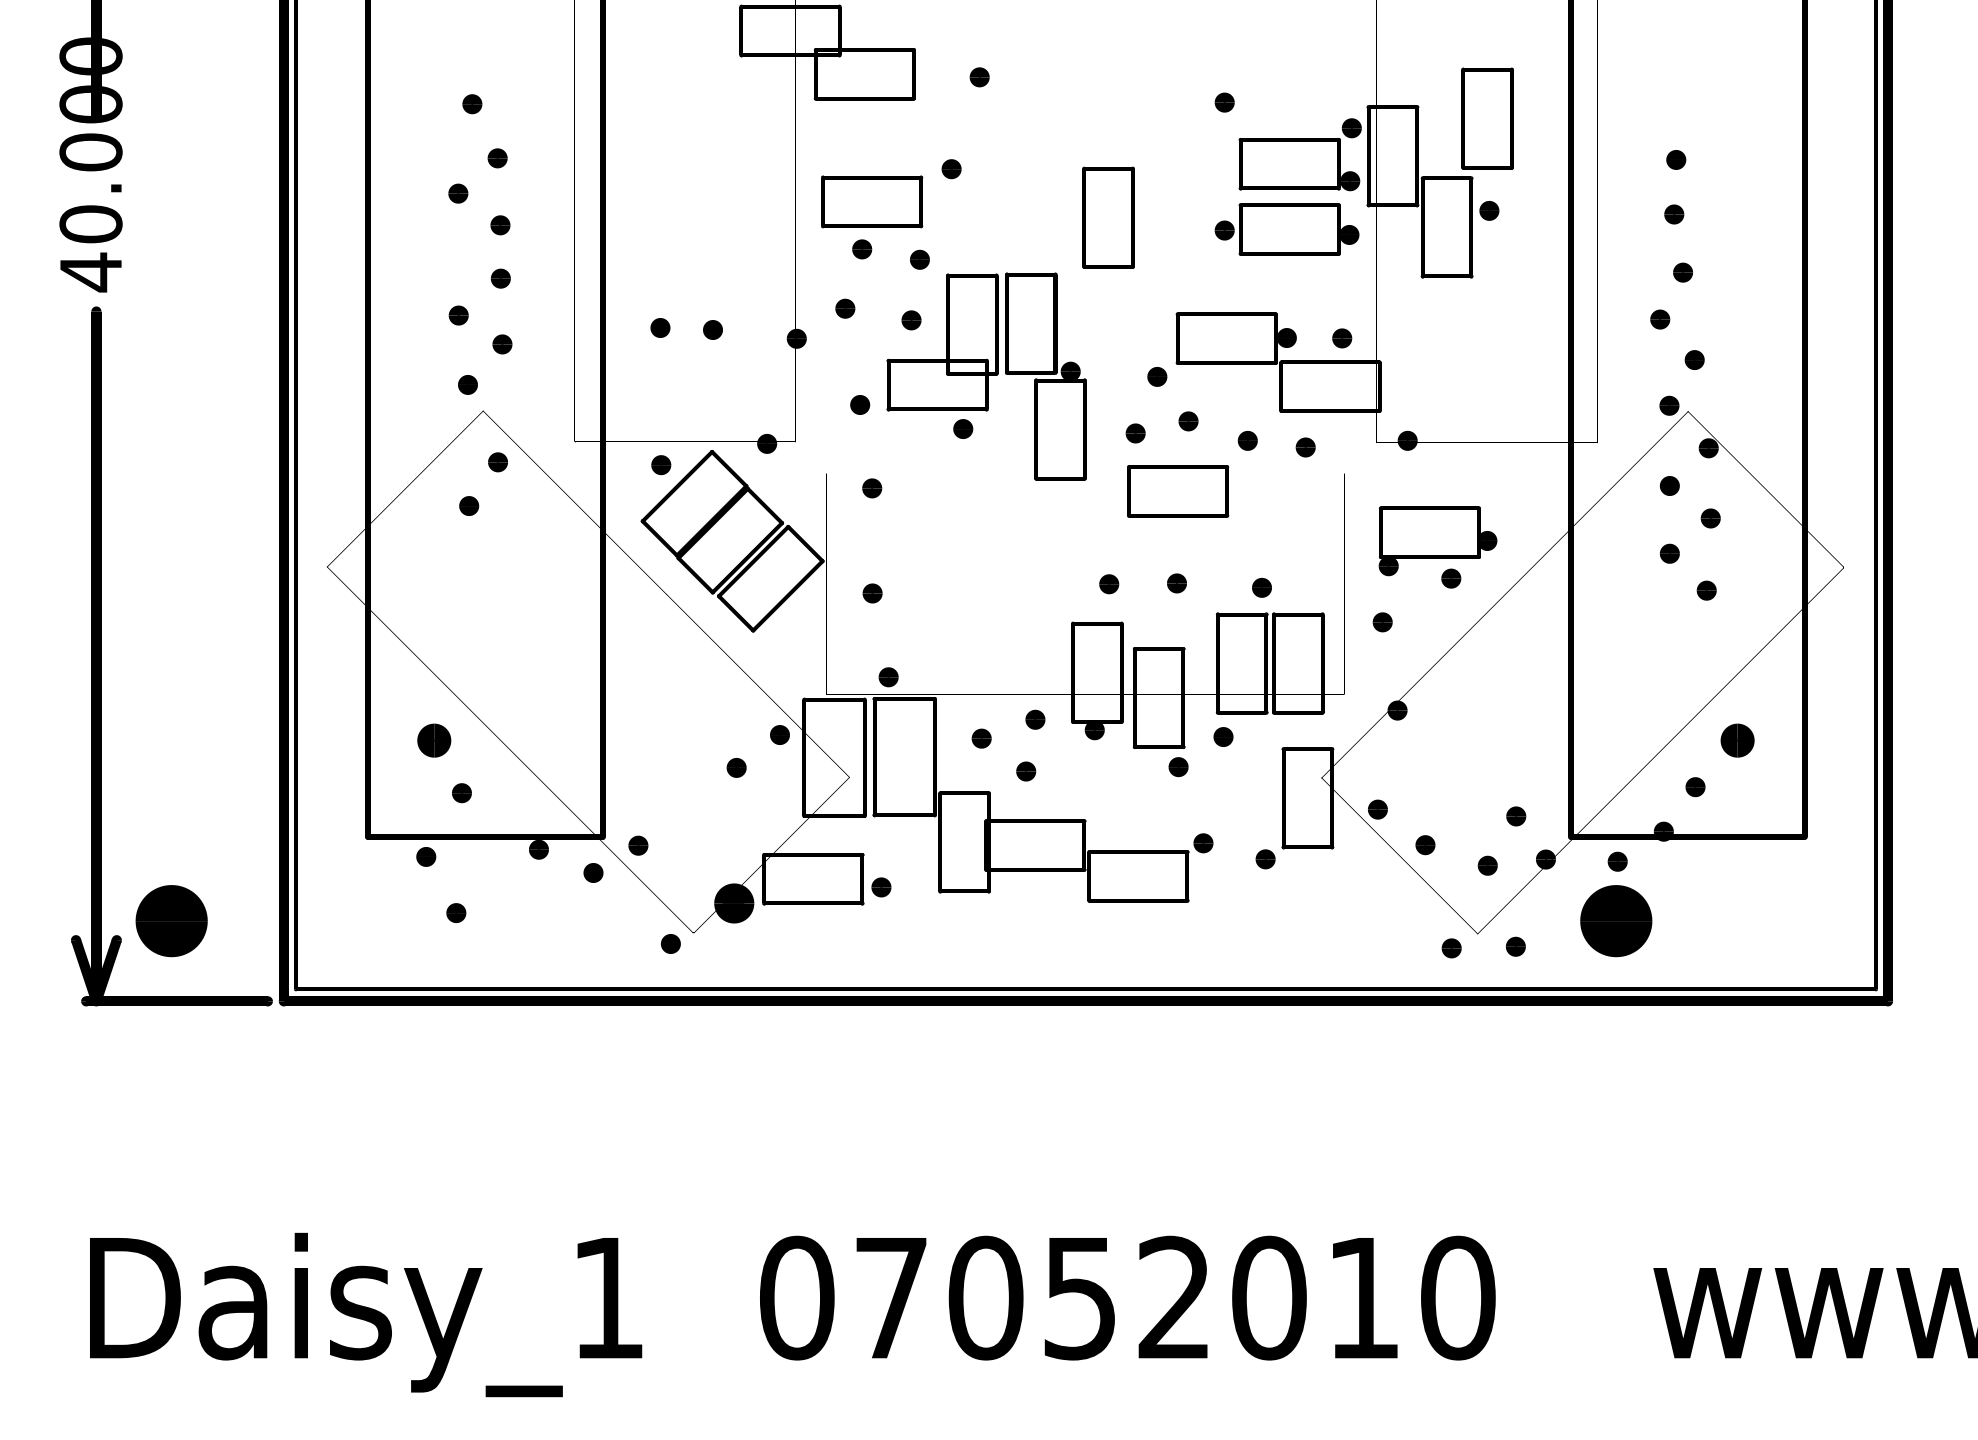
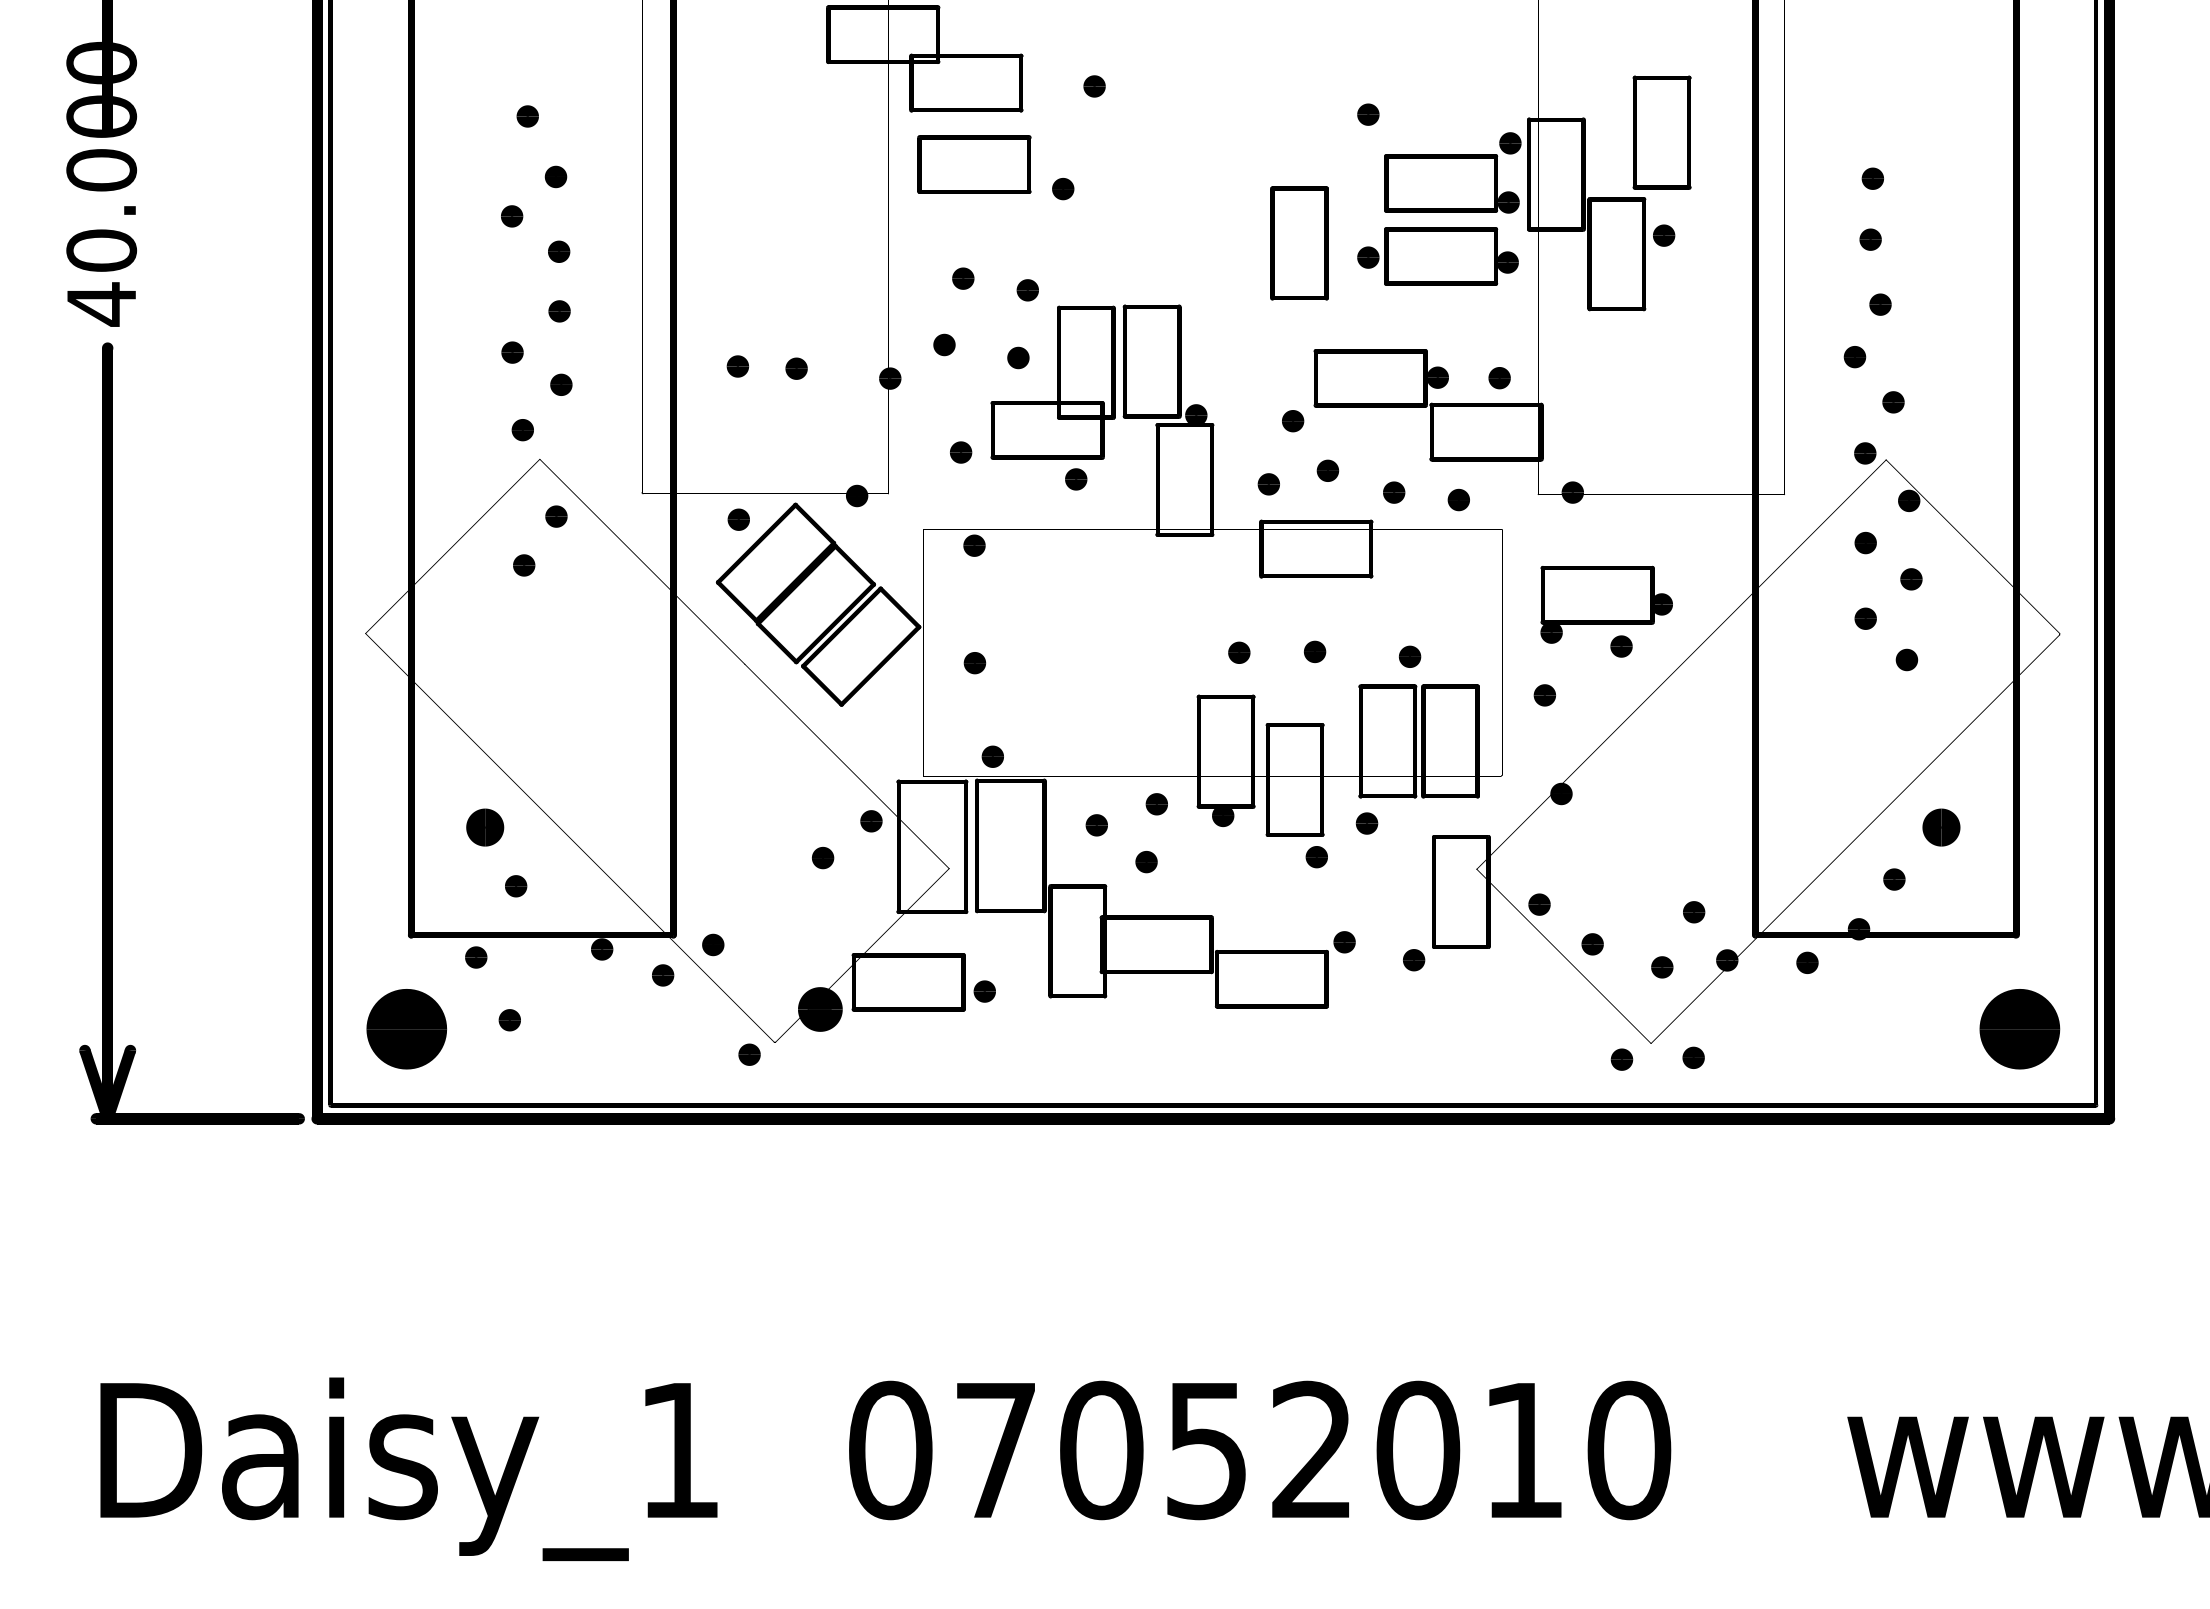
part: (872, 201) -> (974, 164), moved
part: (1108, 217) -> (1299, 243), moved
part: (171, 921) -> (406, 1029), moved
part: (1615, 921) -> (2019, 1029), moved

